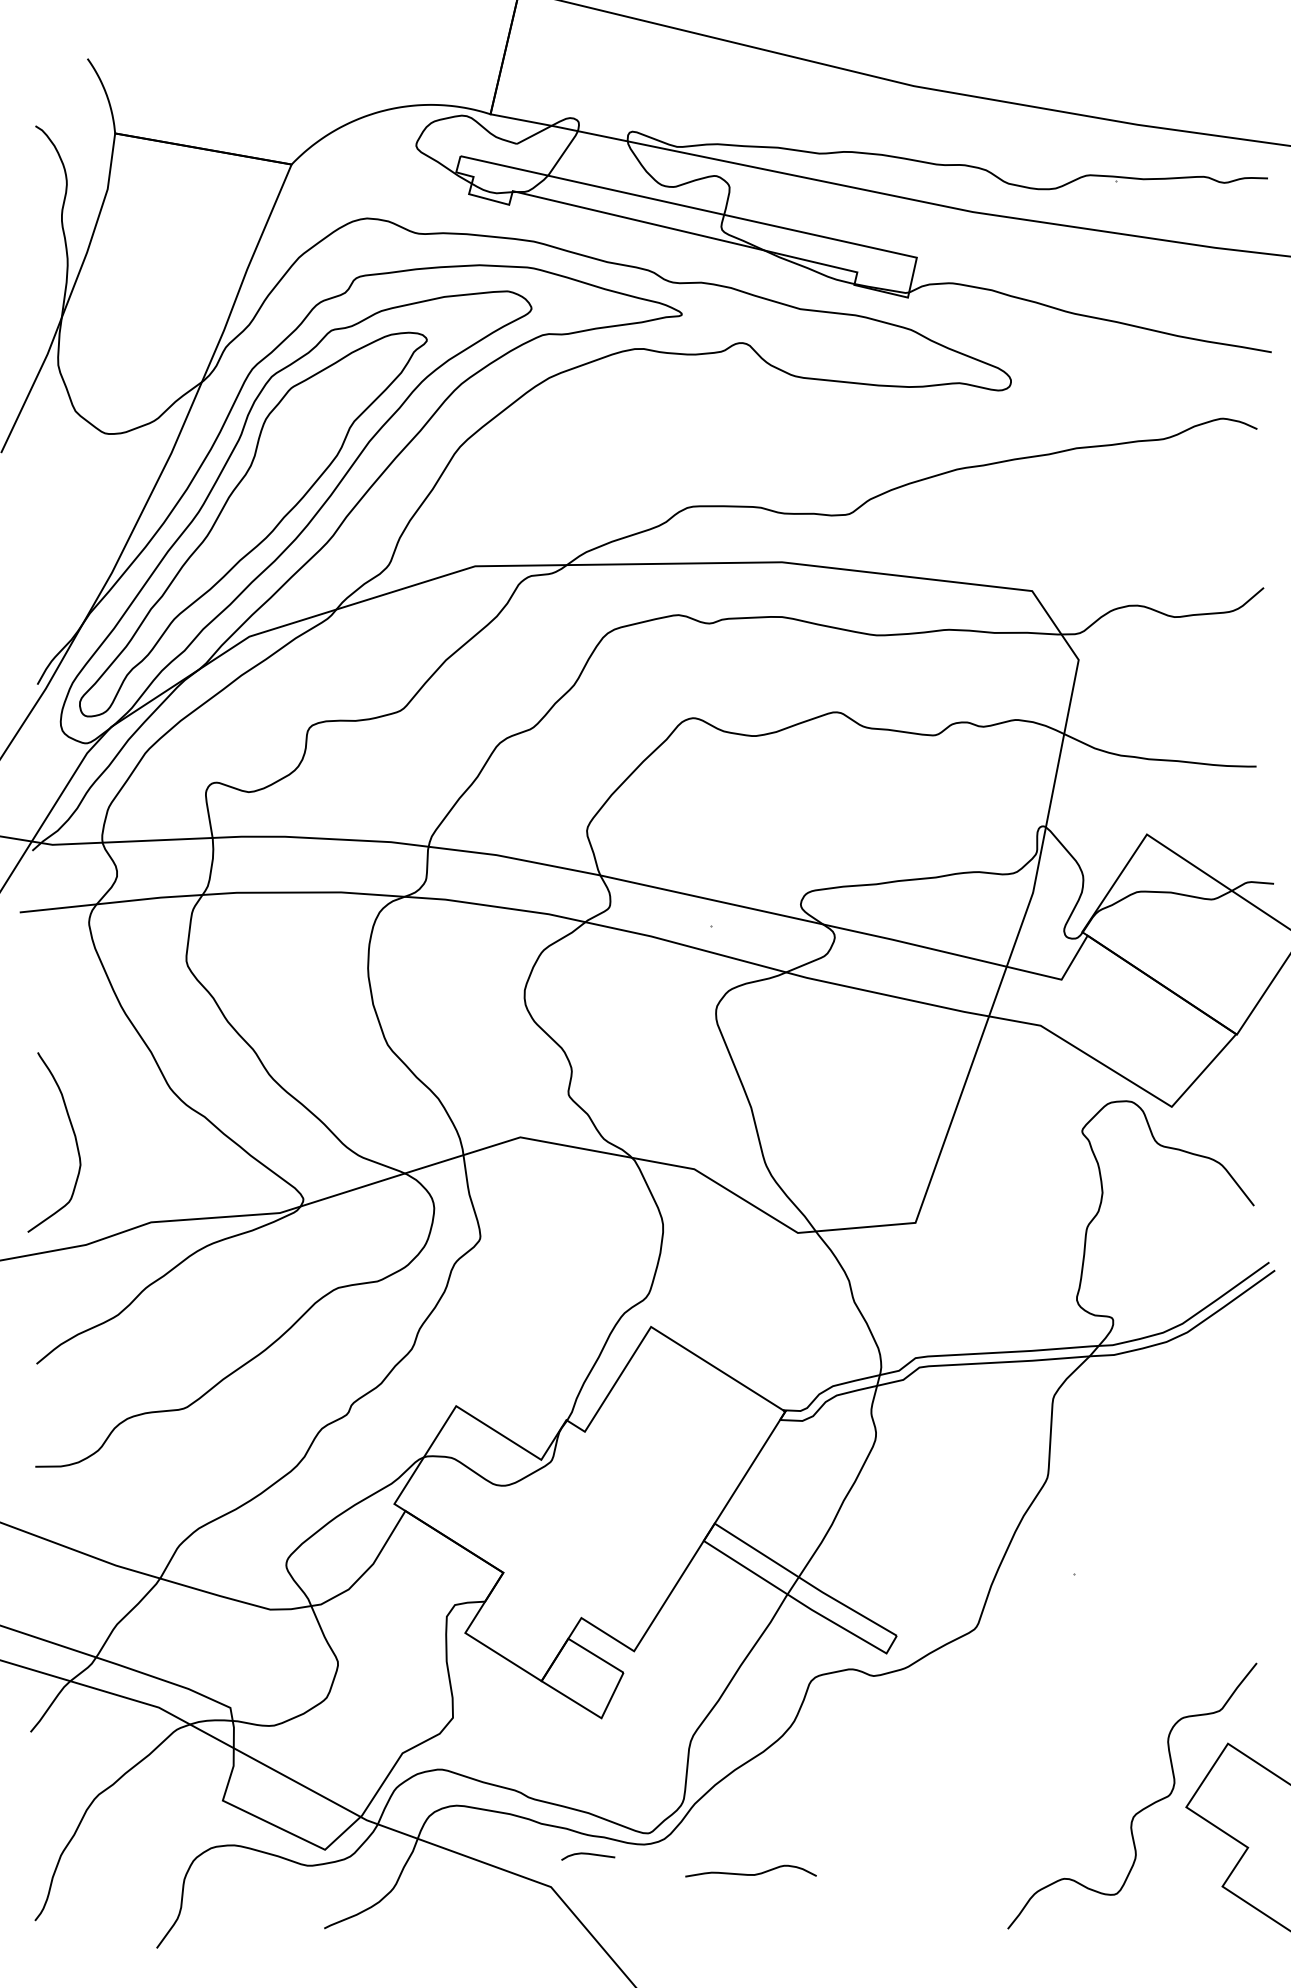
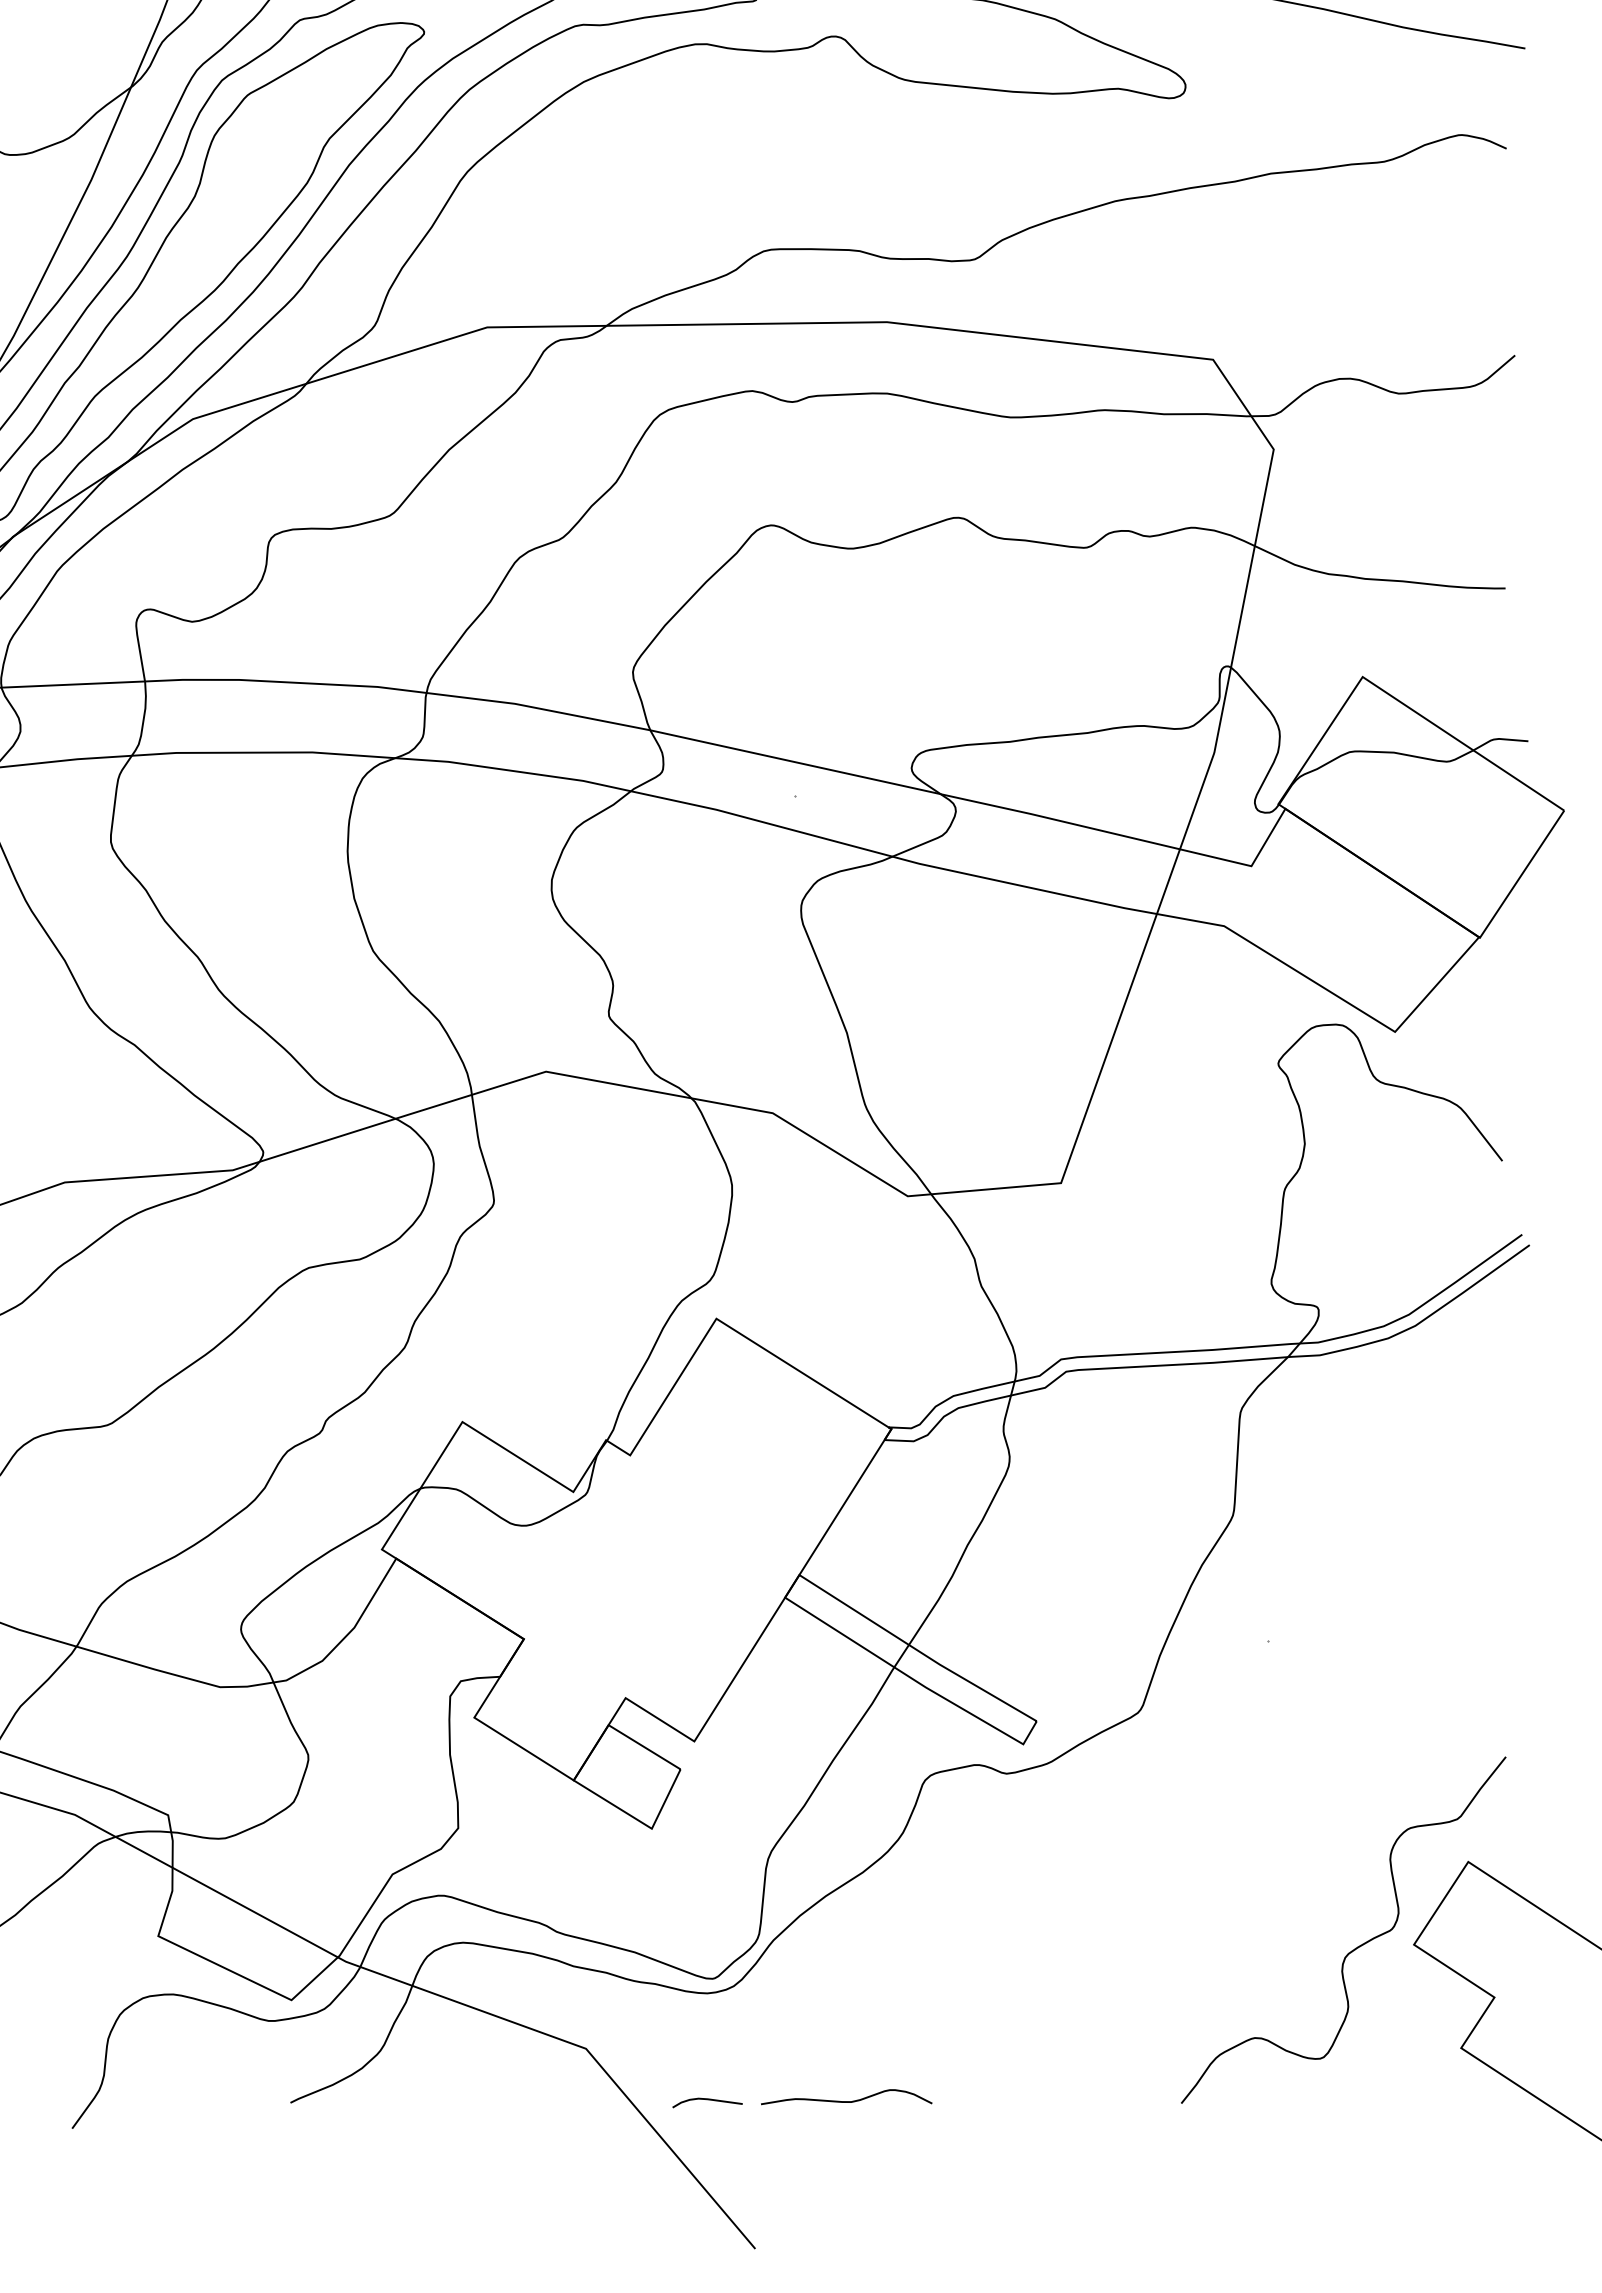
curve: (588, 1854) -> (707, 2100), moved
curve: (750, 1874) -> (846, 2101), moved

